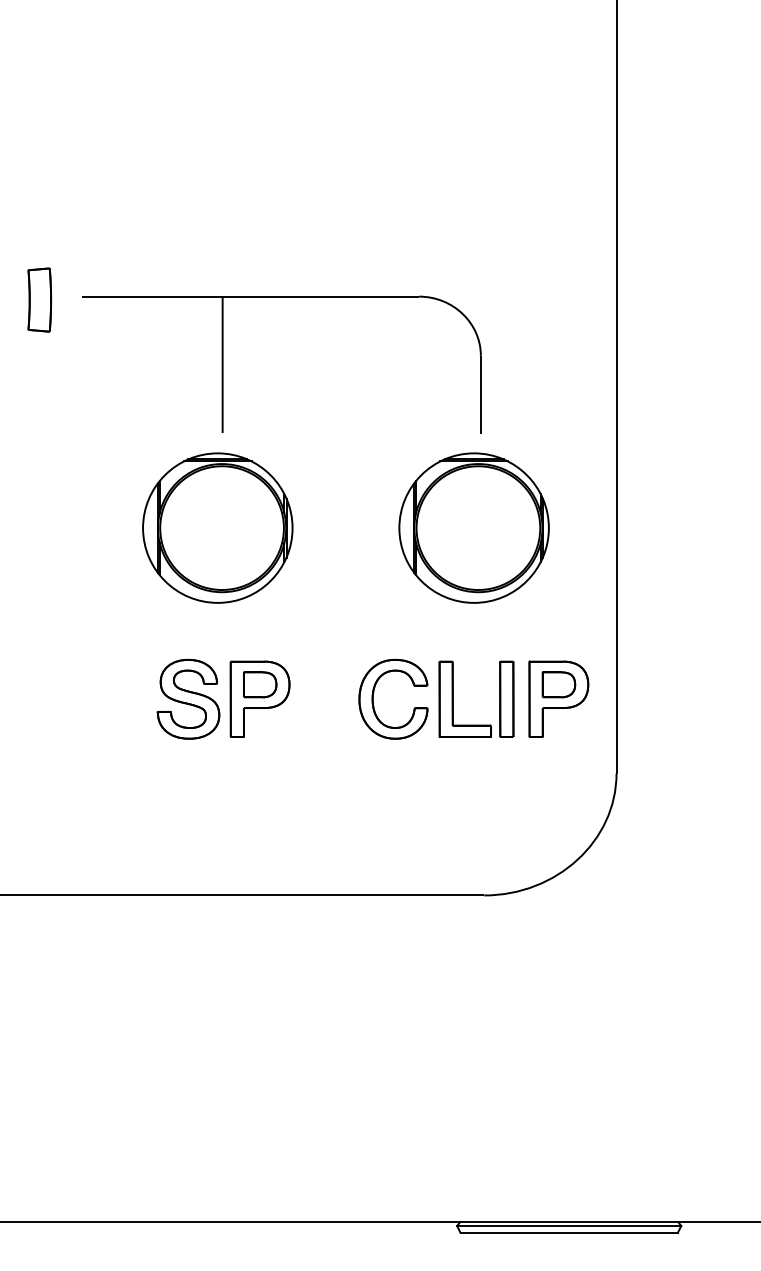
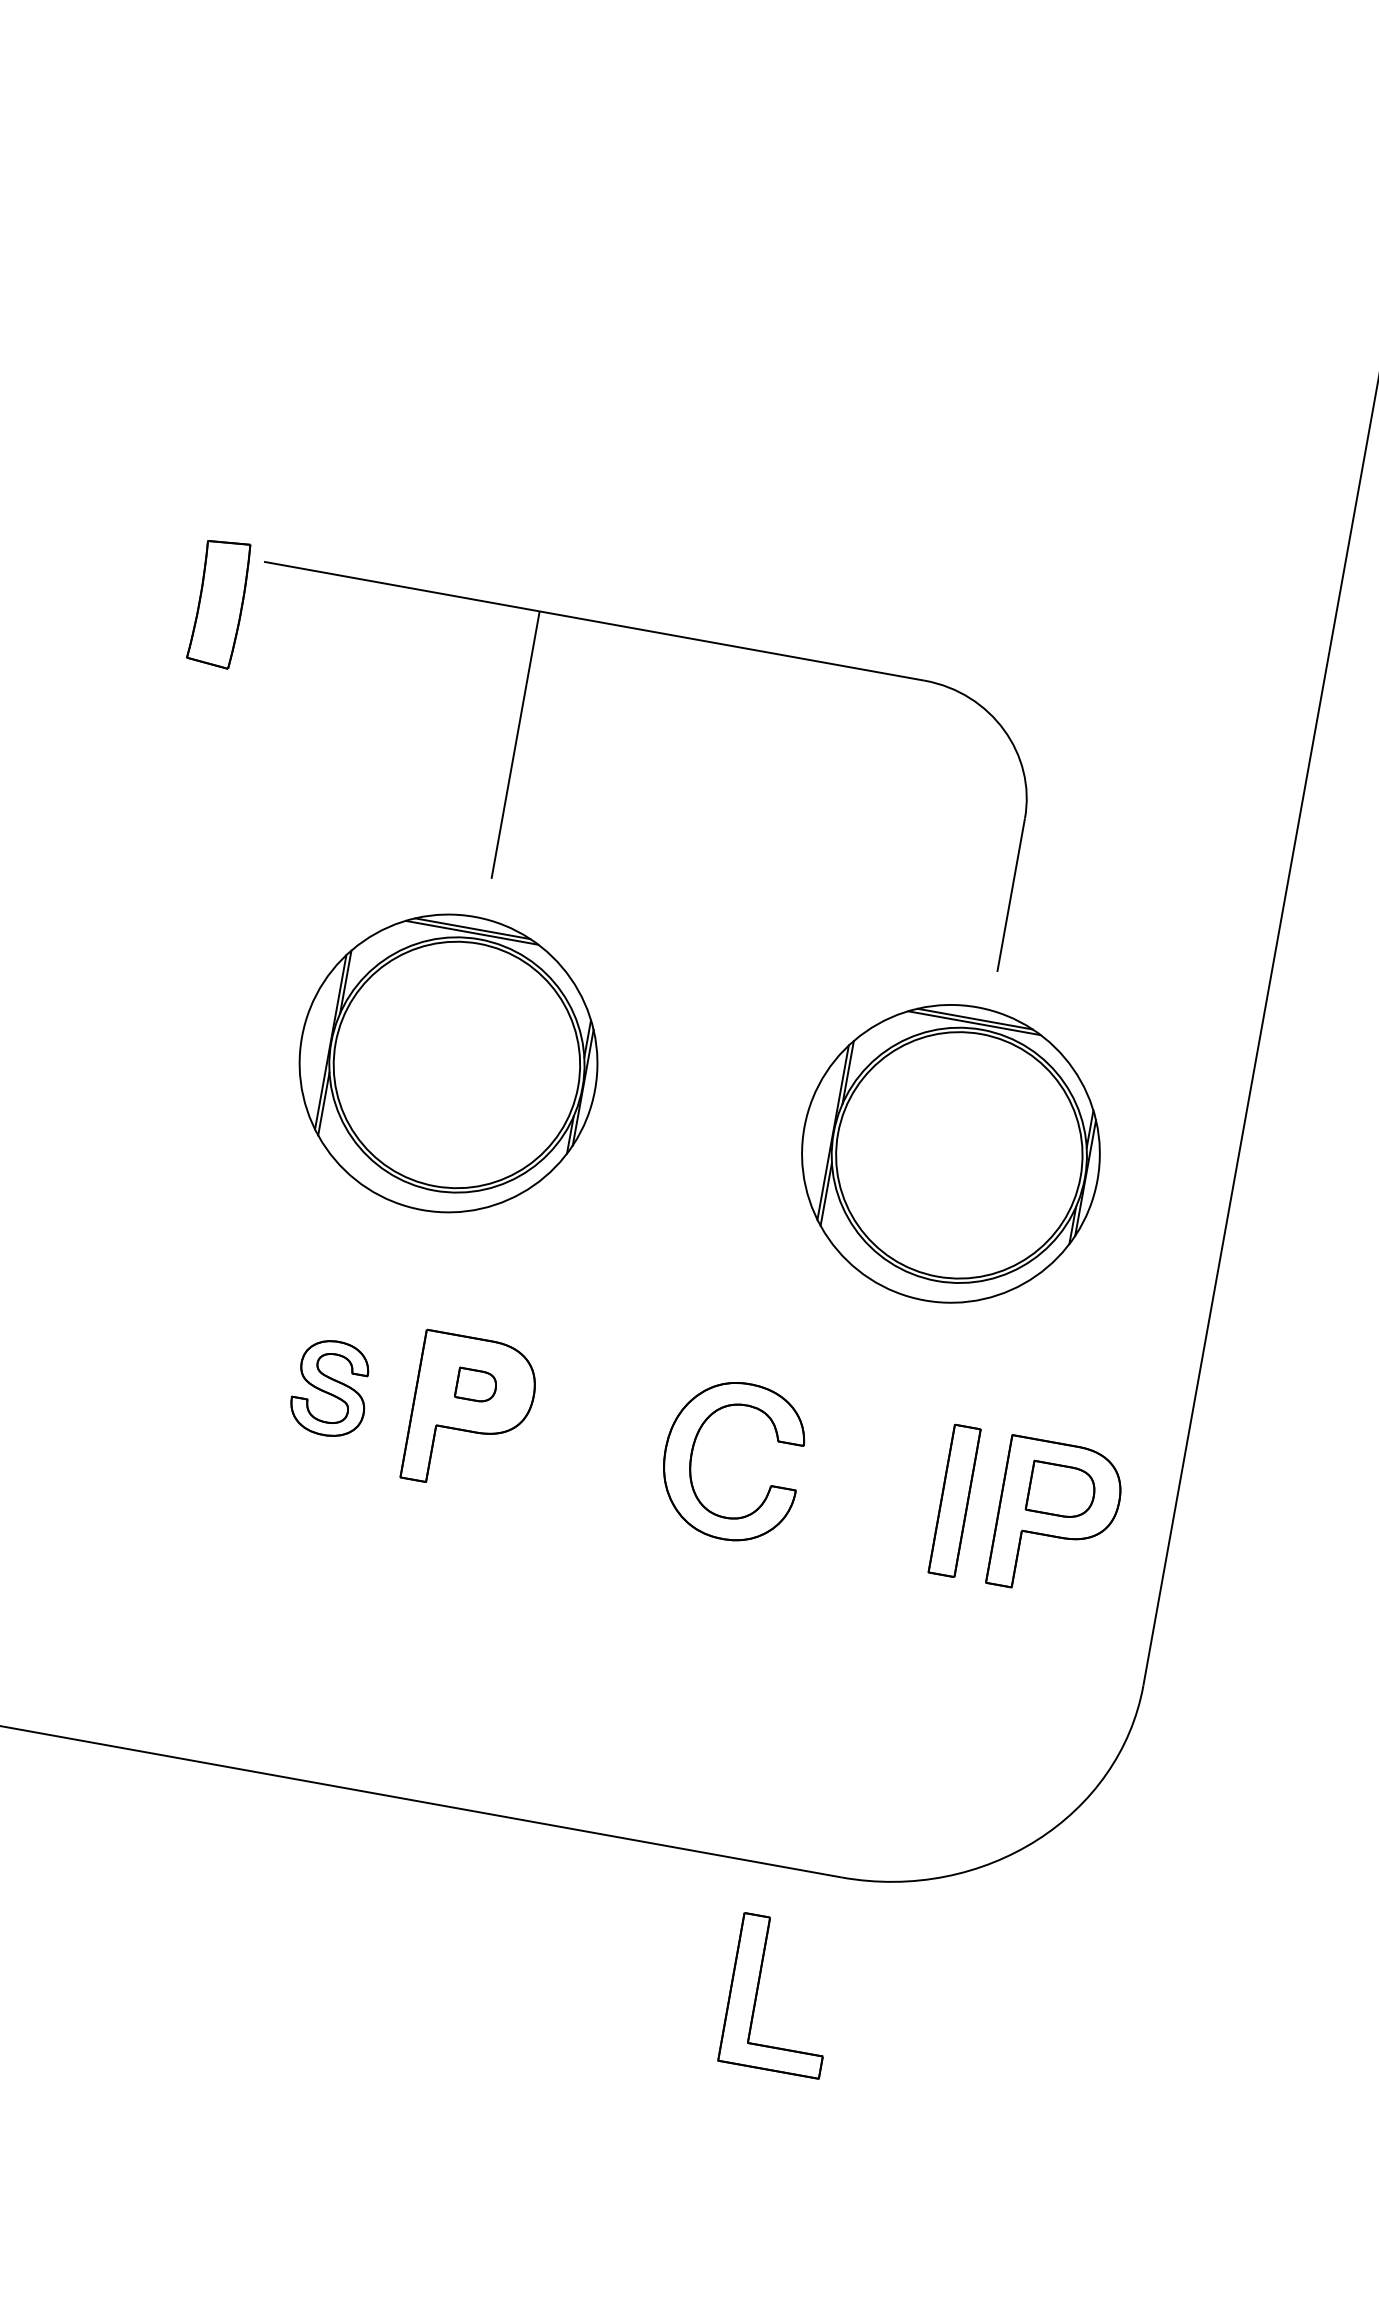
part: (39, 299) -> (219, 602), moved
part: (260, 684) -> (477, 1384), size x0.6
part: (188, 698) -> (331, 1387), size x0.6
part: (453, 698) -> (758, 1990), moved

